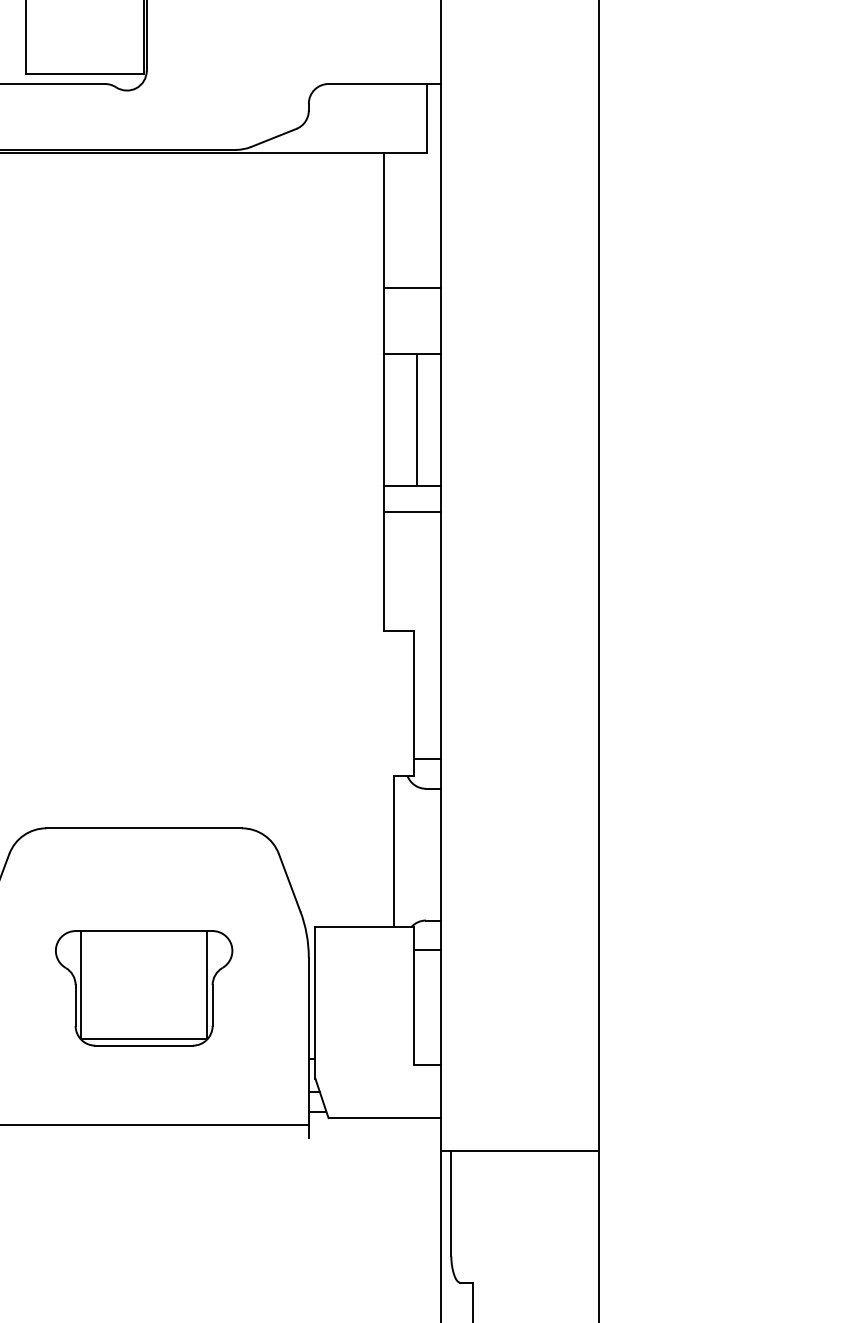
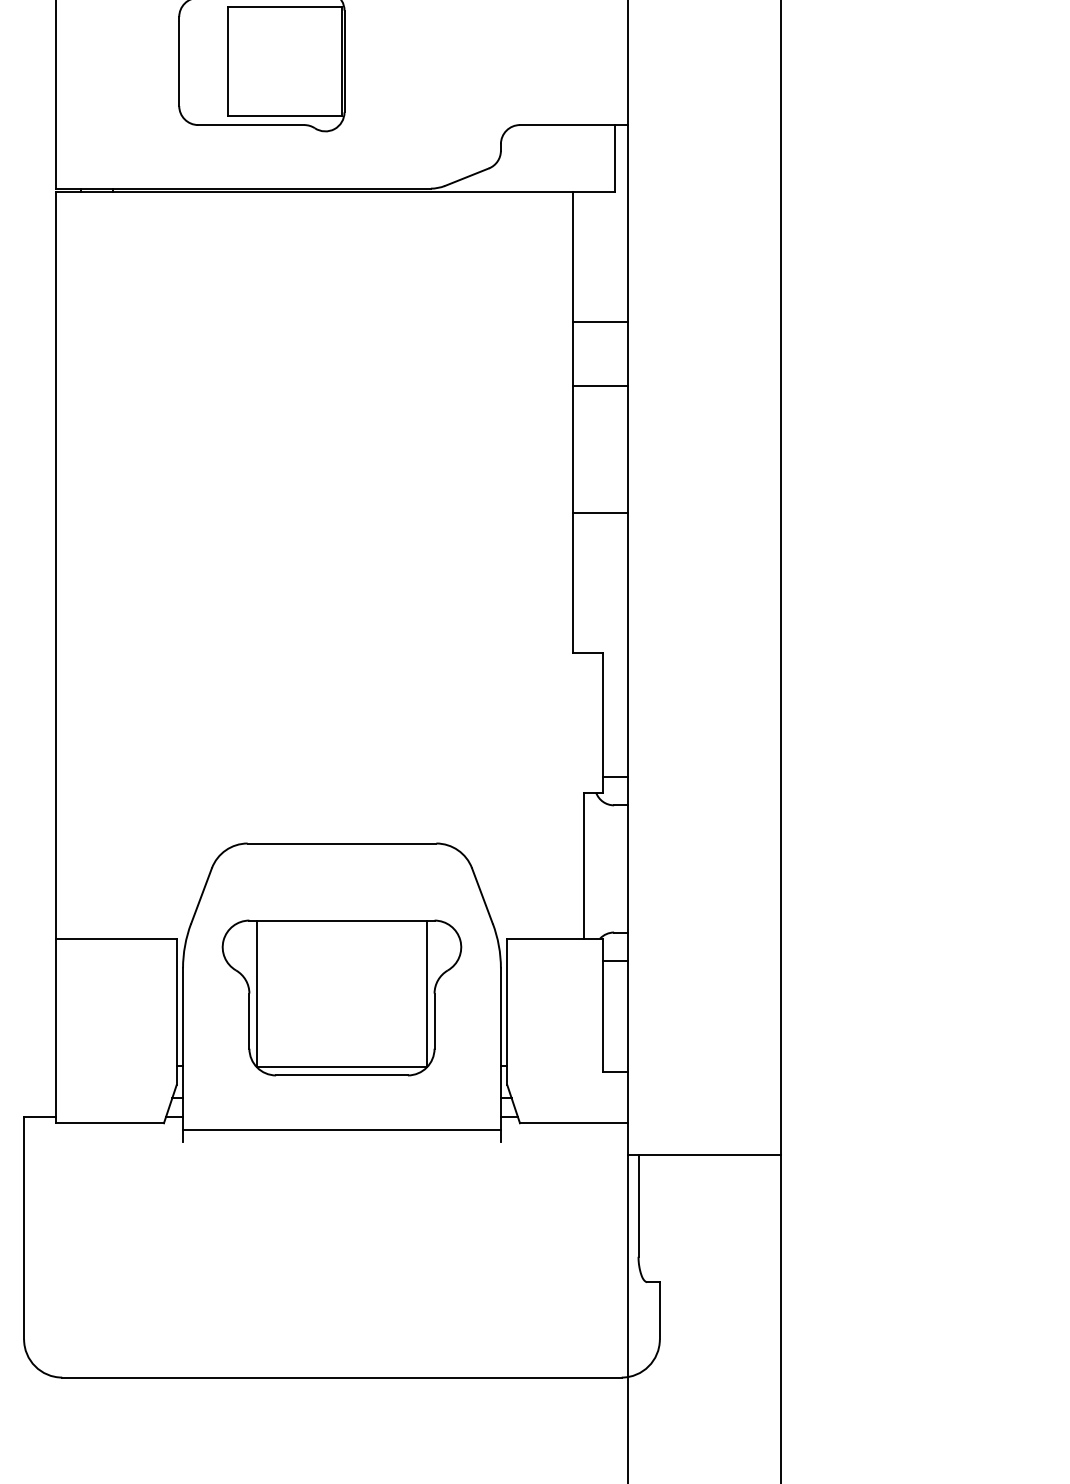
line: (417, 419) -> (605, 448), removed
line: (411, 512) -> (600, 538), removed
part: (143, 987) -> (341, 997), size x1.4

